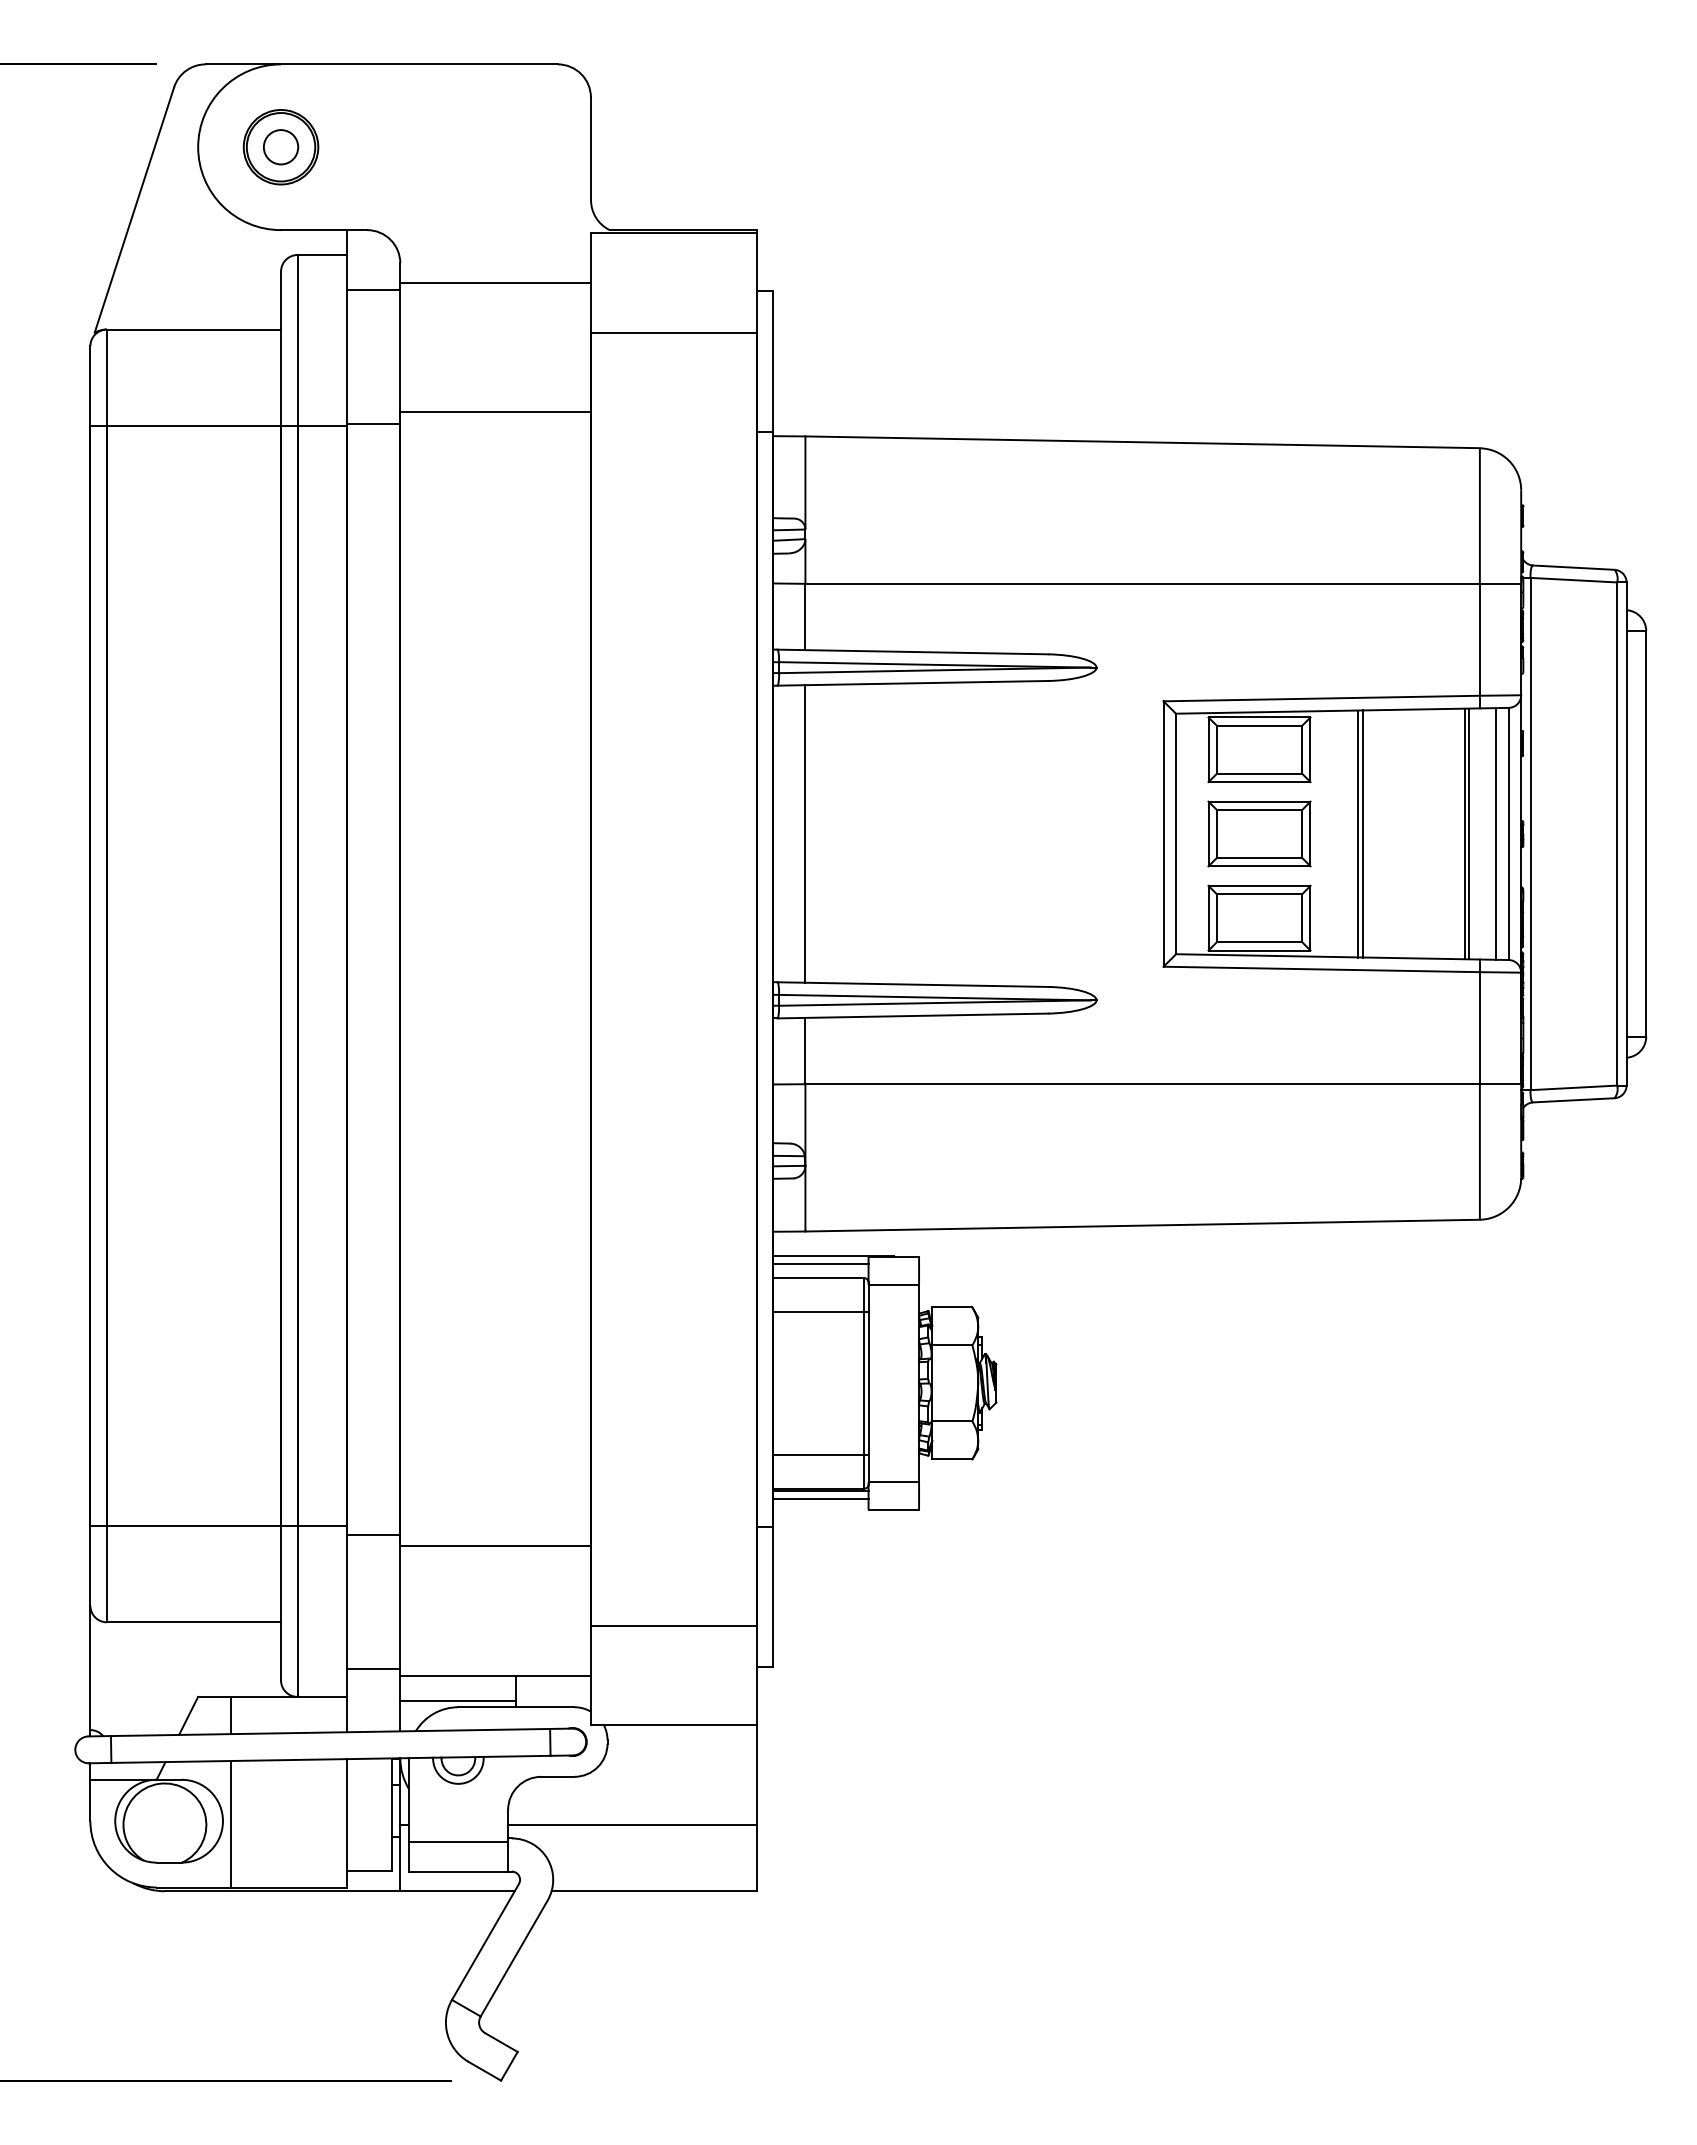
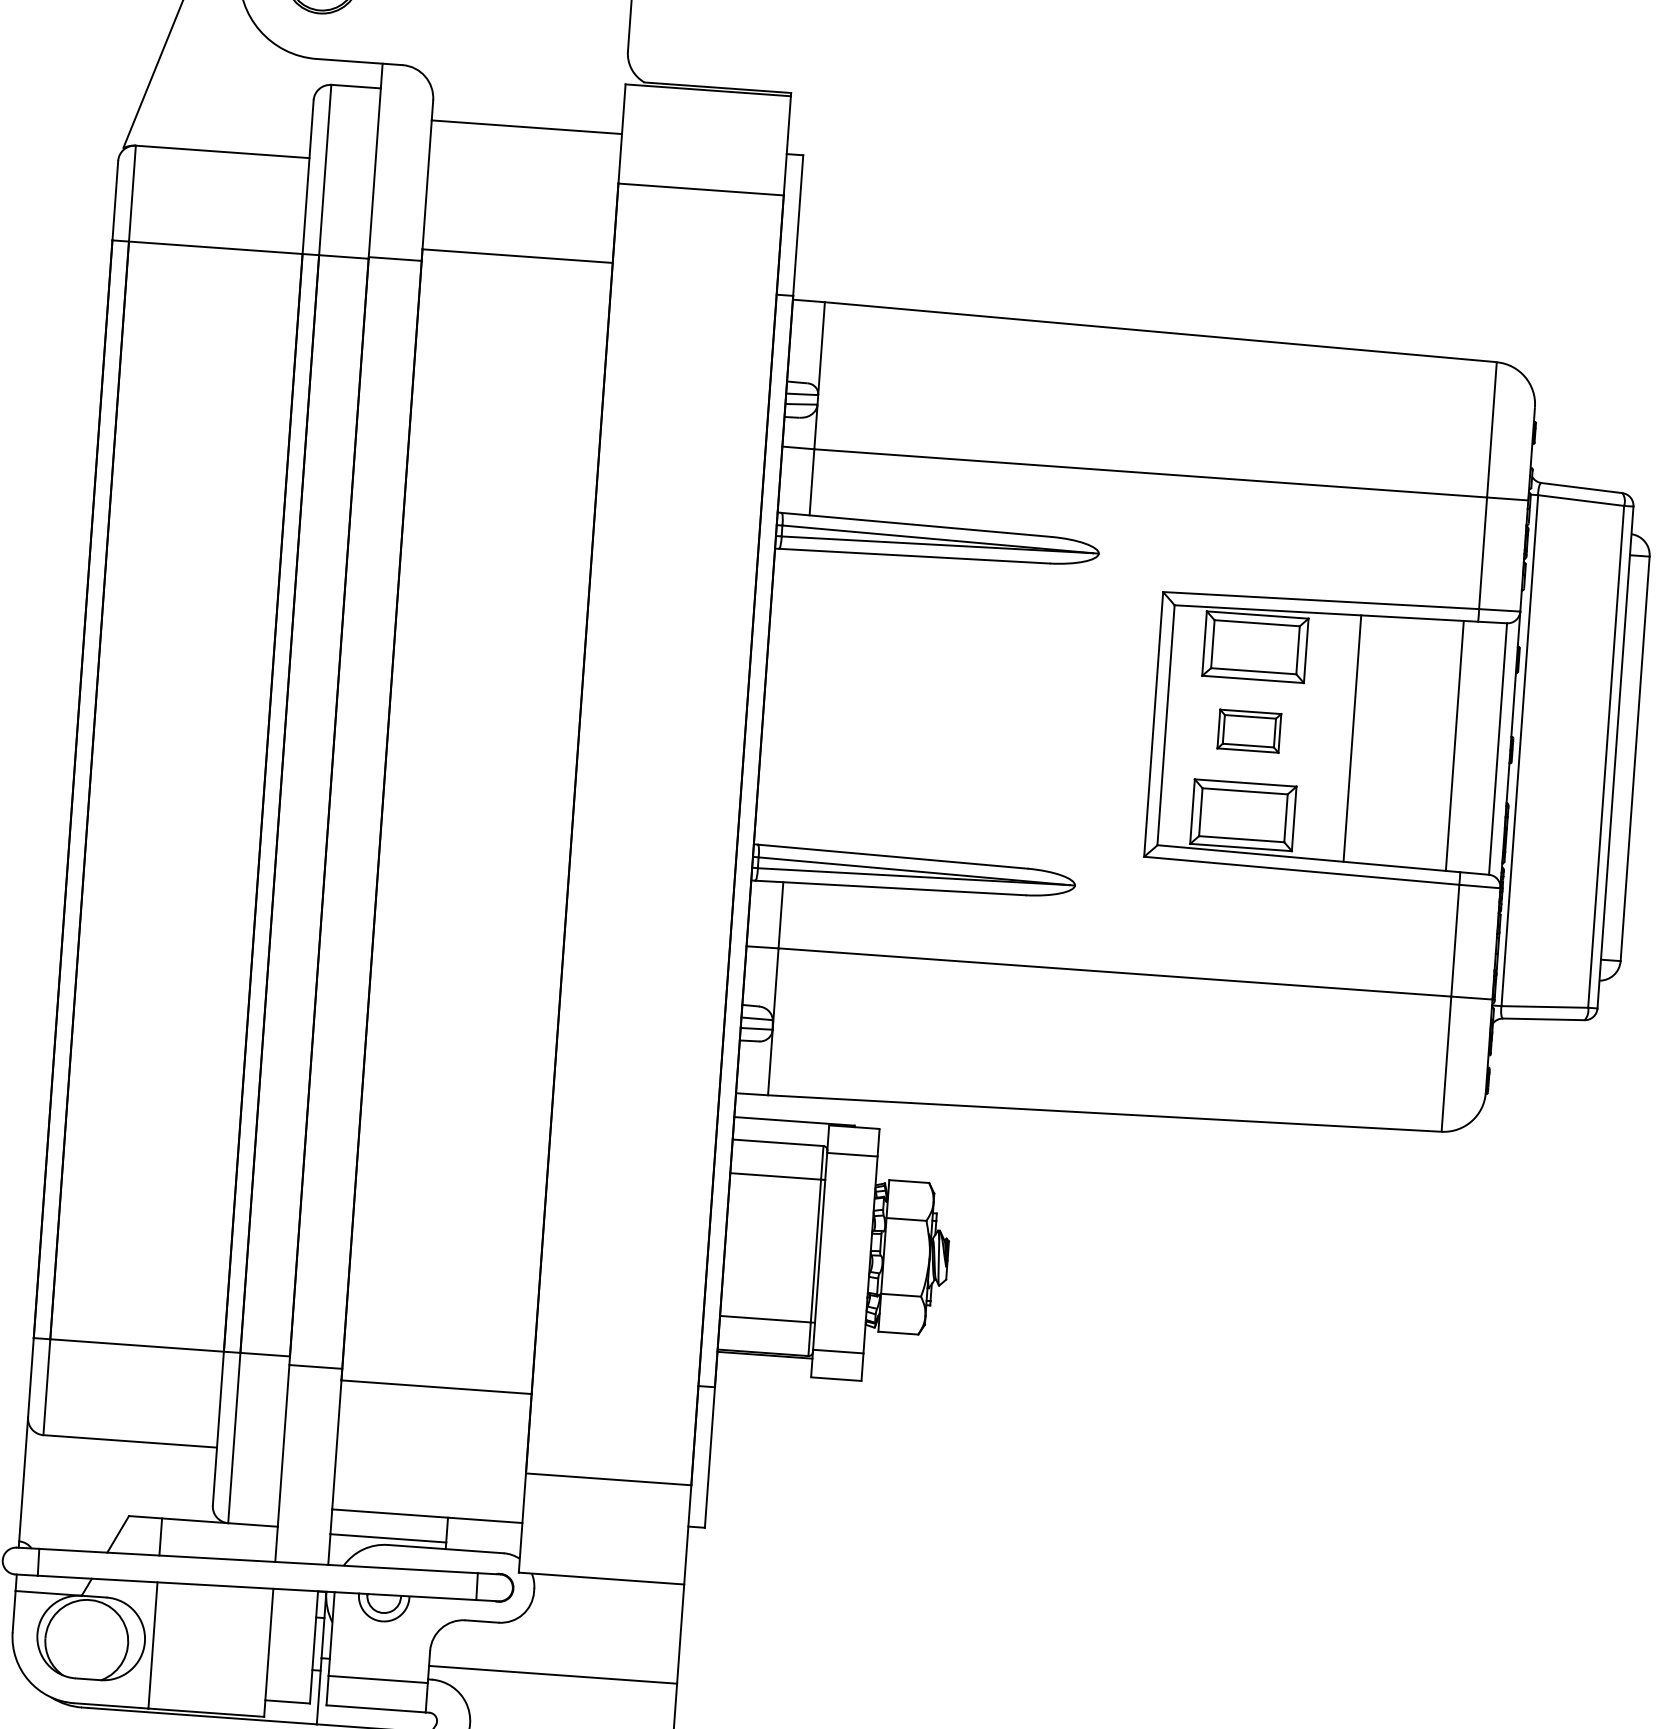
line: (373, 289) -> (404, 124), removed
line: (805, 833) -> (796, 698), removed
part: (1259, 833) -> (1249, 730), size x0.6
line: (1357, 833) -> (1347, 737), removed
line: (1468, 833) -> (1457, 745), removed
line: (1495, 833) -> (1484, 747), removed
line: (820, 1263) -> (780, 1128), removed
line: (820, 1499) -> (763, 1363), removed
line: (373, 1669) -> (305, 1501), removed

